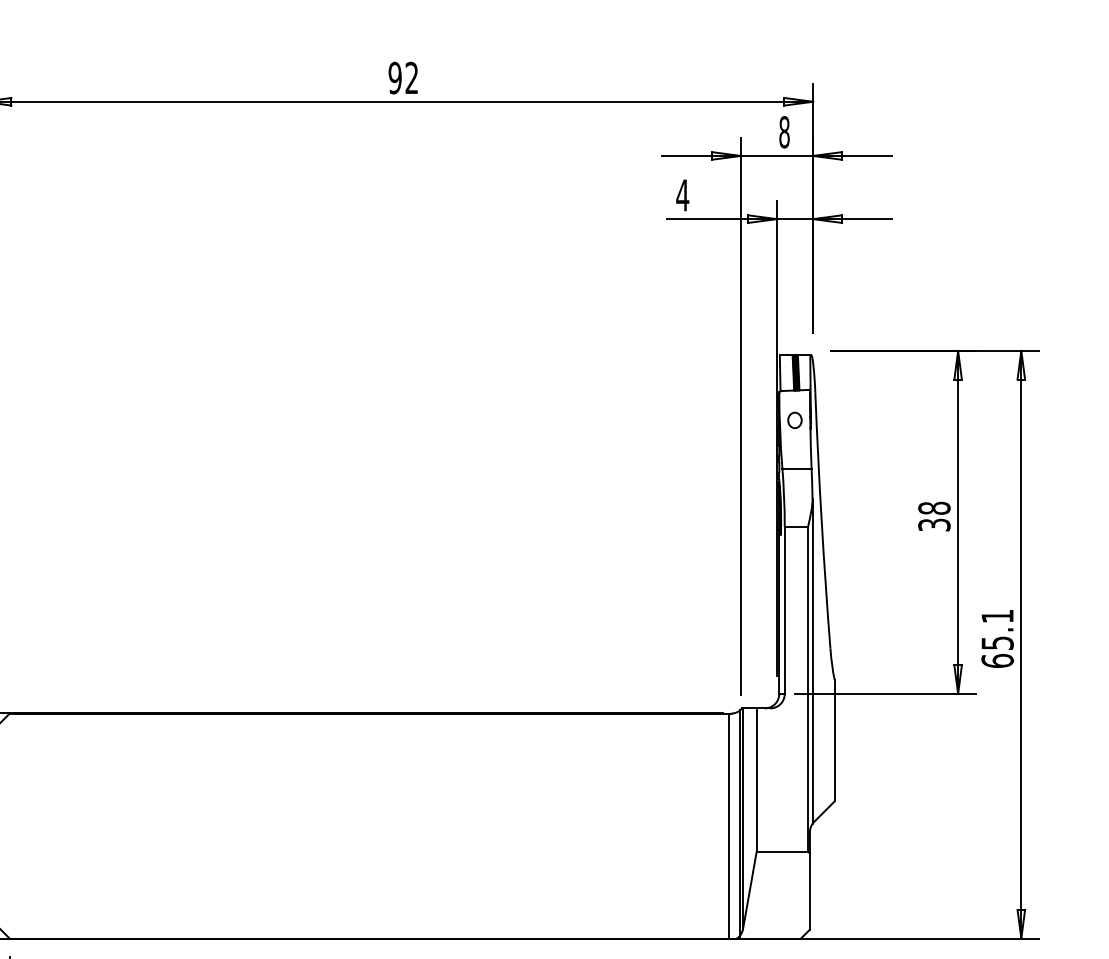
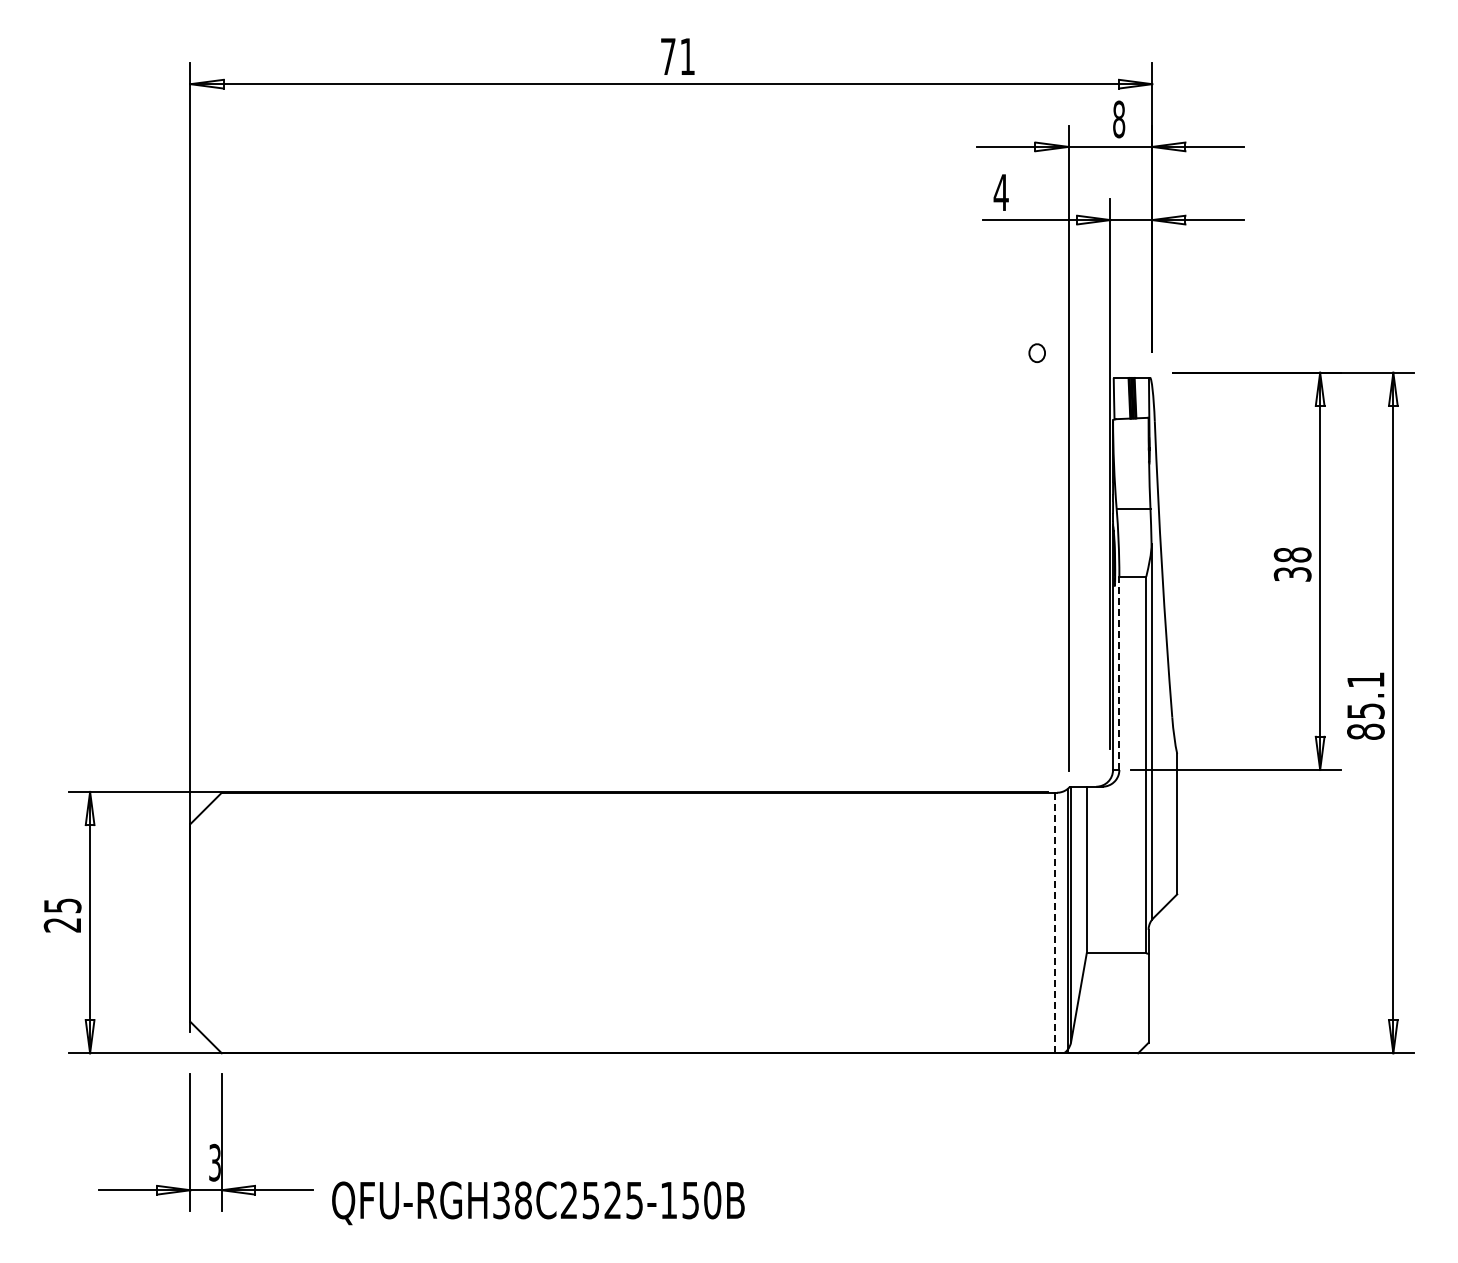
text: (403, 77) -> (677, 56), 92 -> 71
part: (794, 419) -> (1036, 352), moved
line: (784, 610) -> (1119, 673), solid -> dashed
text: (997, 660) -> (1365, 731), 65.1 -> 85.1
line: (728, 825) -> (1054, 922), solid -> dashed

